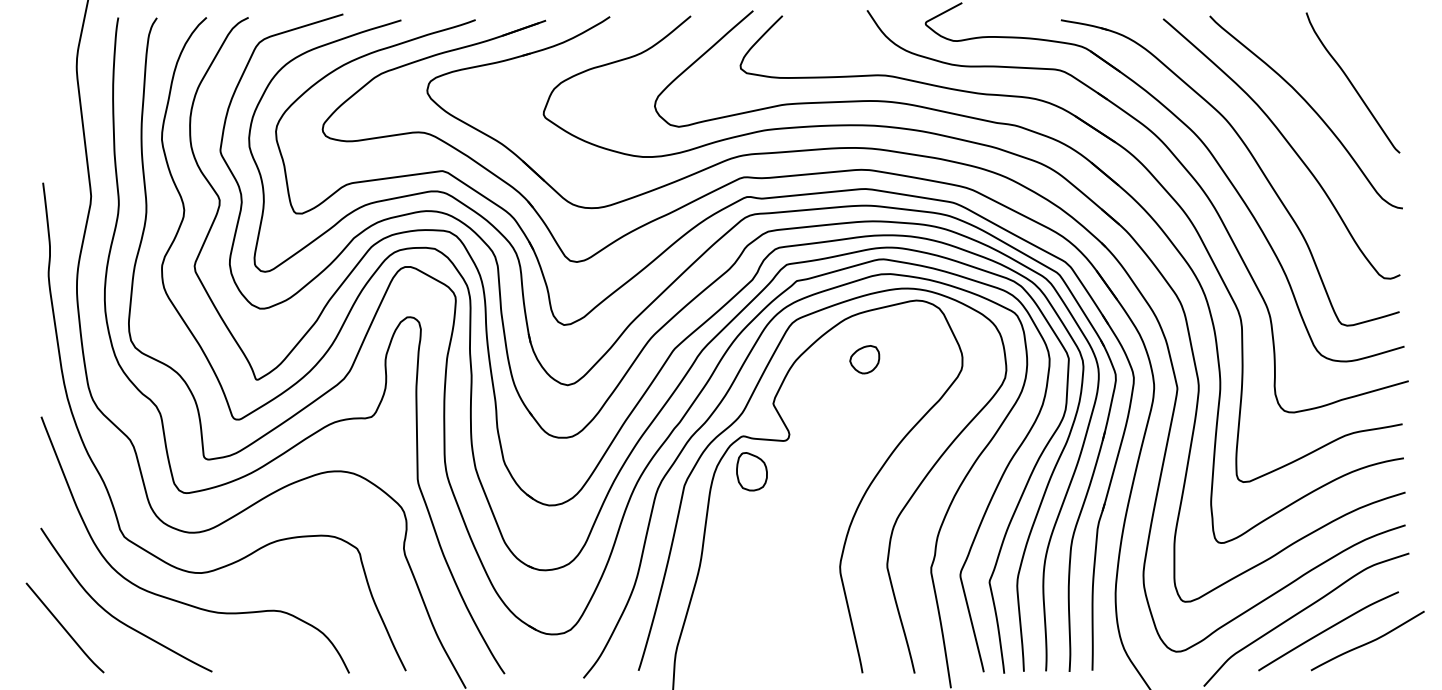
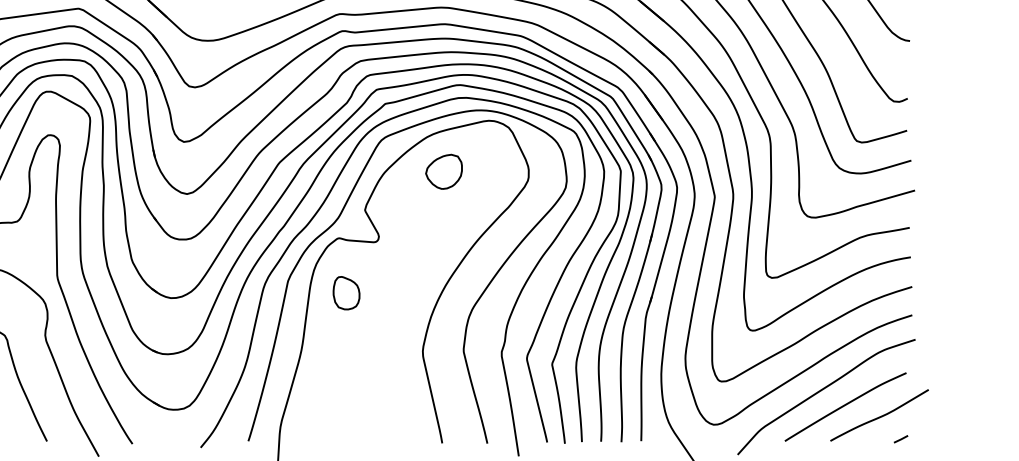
part: (864, 359) -> (443, 171), size x1.43
part: (751, 471) -> (346, 292), moved
line: (1392, 668) -> (900, 439), added

